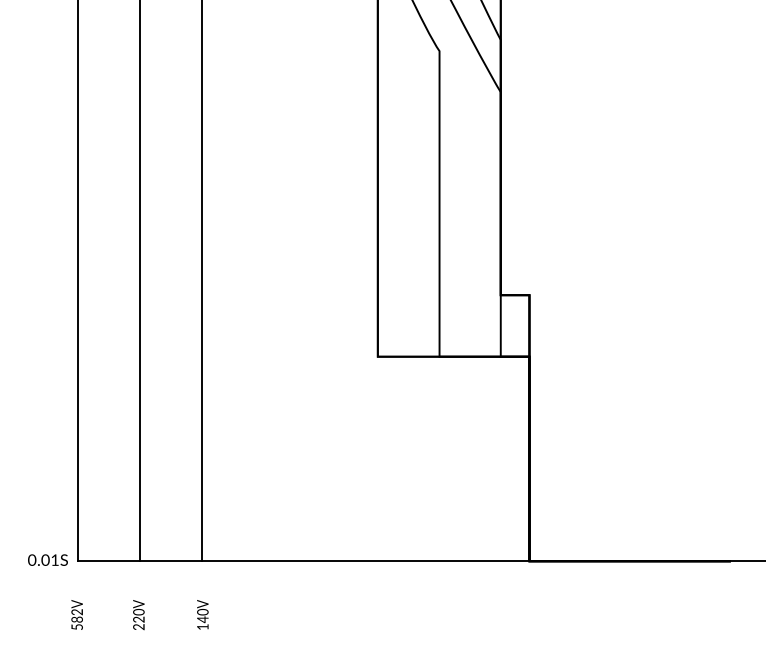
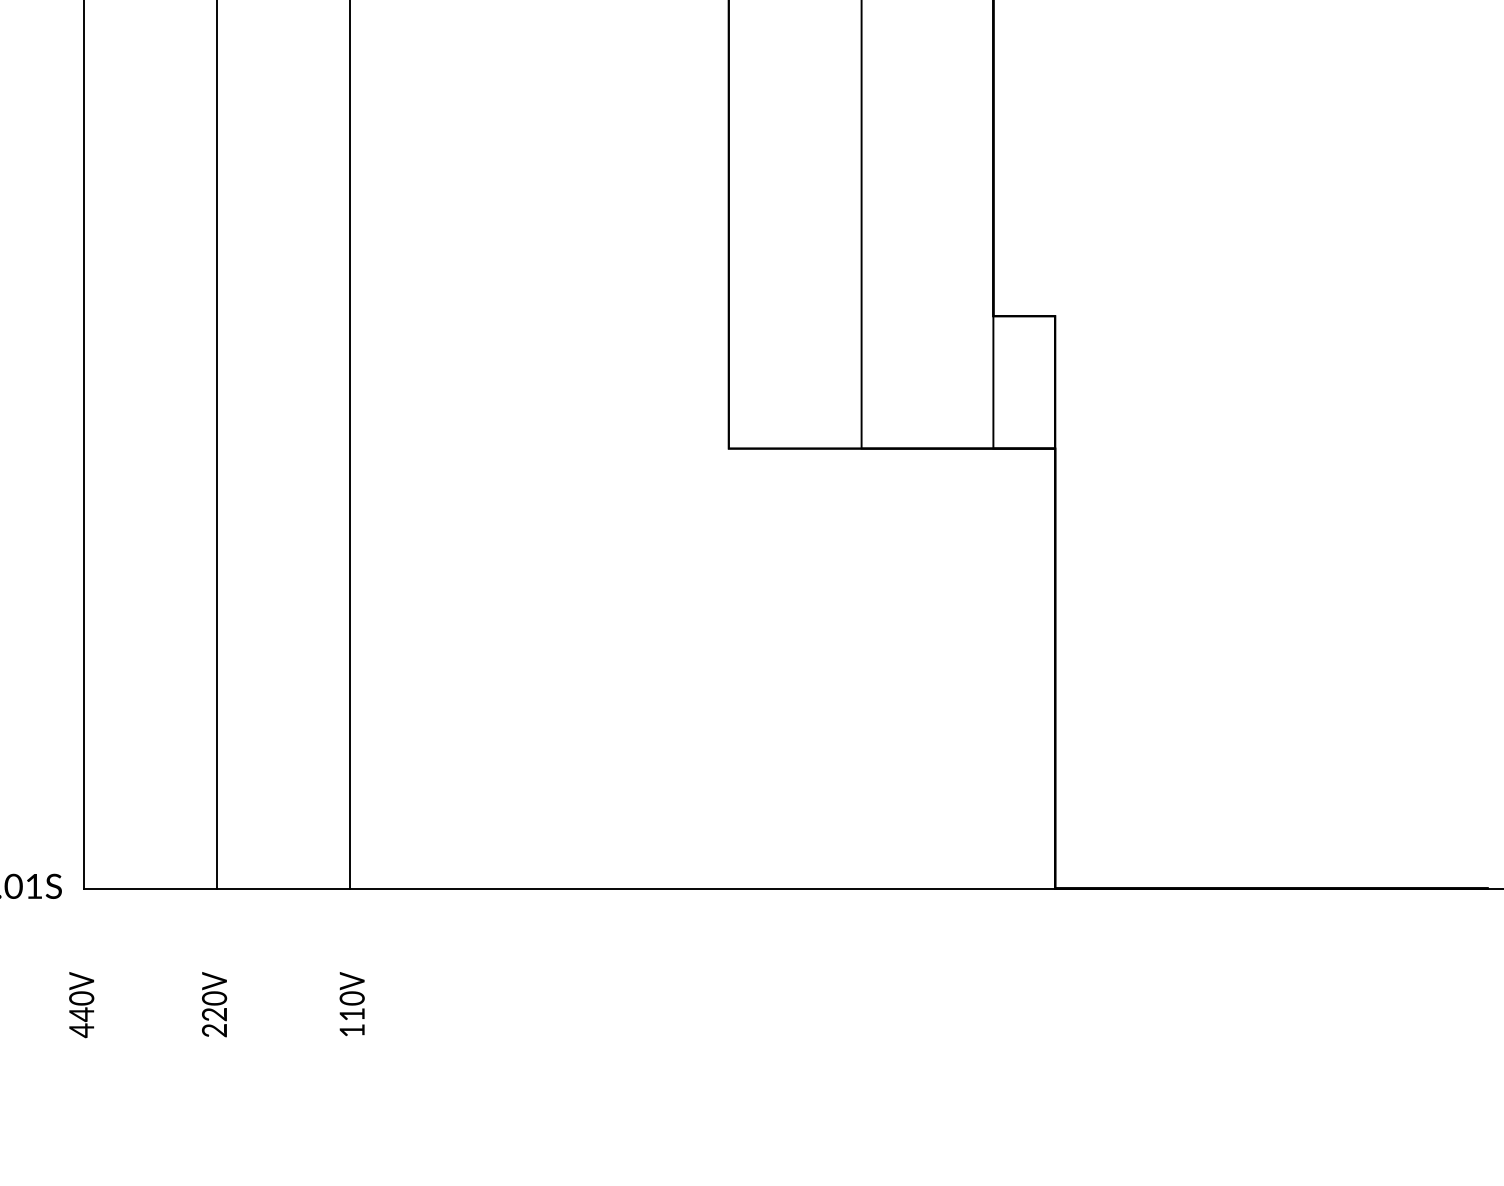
text: (76, 619) -> (80, 1014), 582V -> 440V
text: (202, 619) -> (351, 1014), 140V -> 110V

